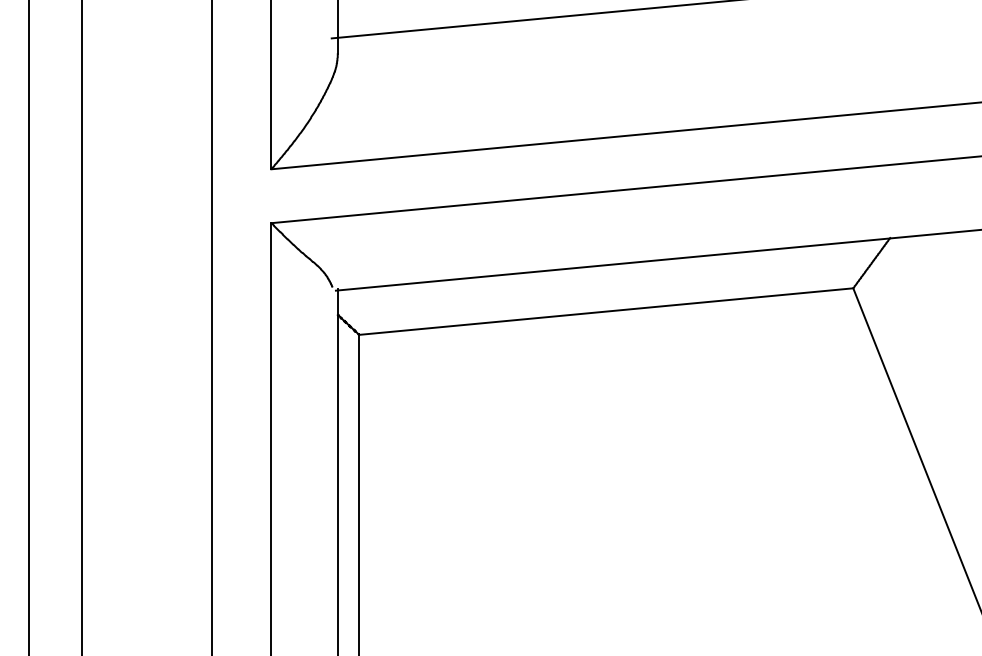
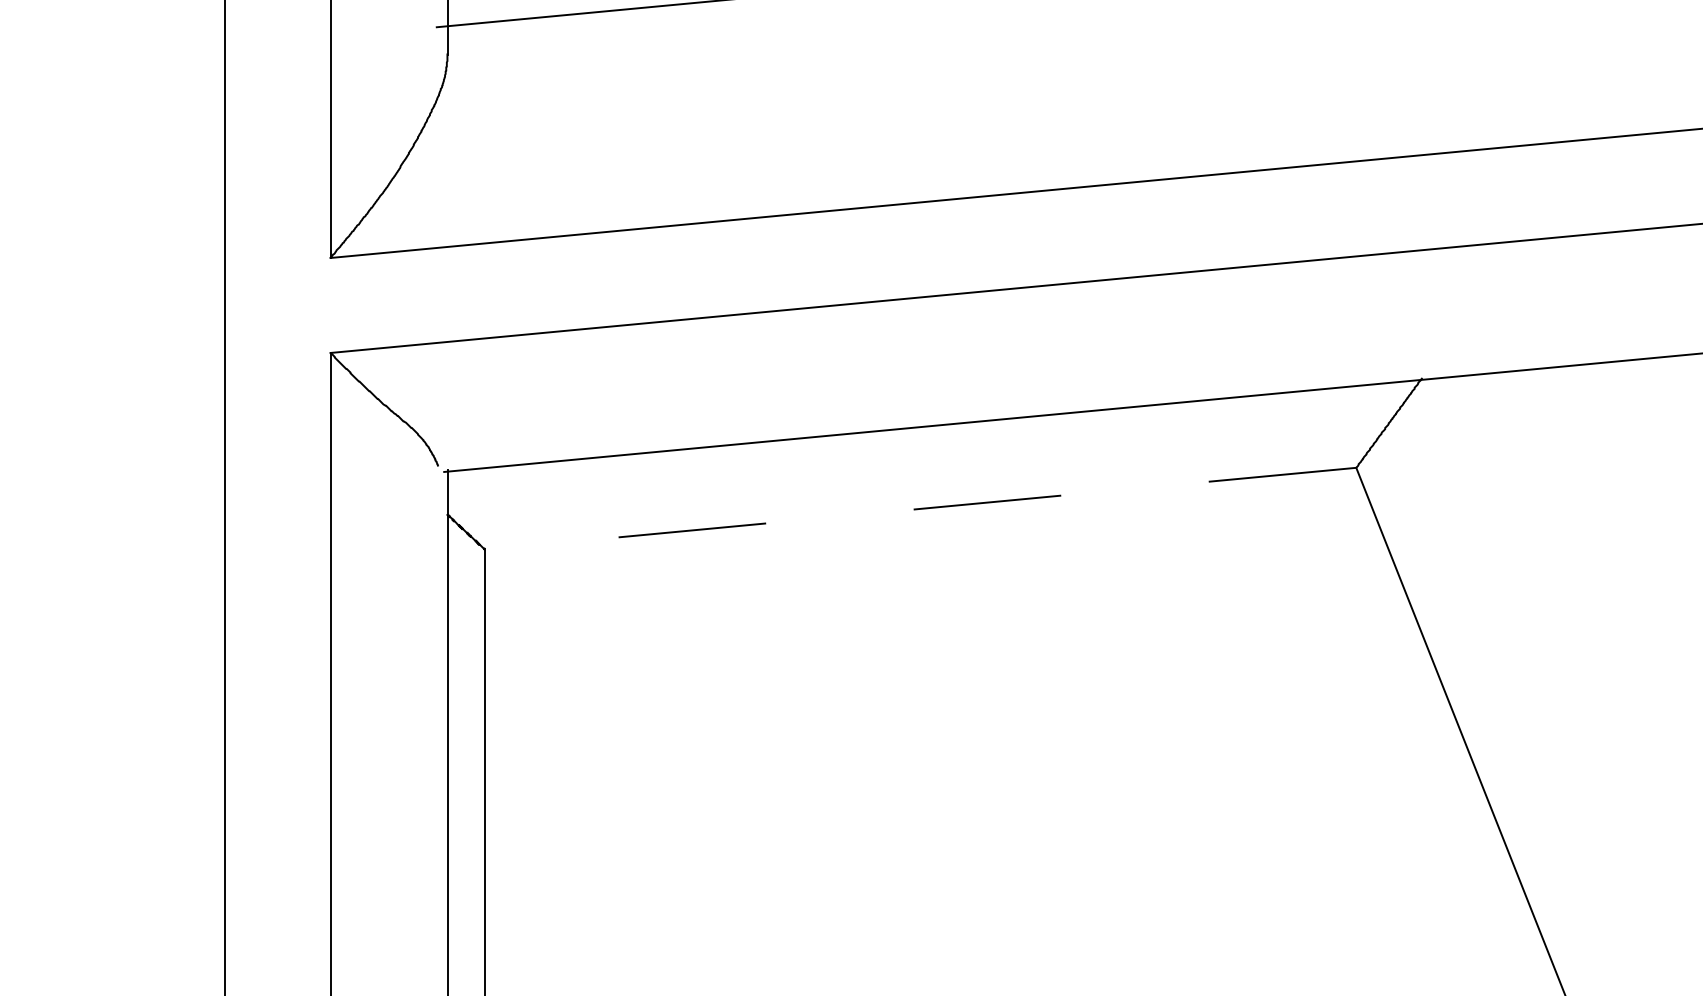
line: (605, 311) -> (919, 508), solid -> dashed

